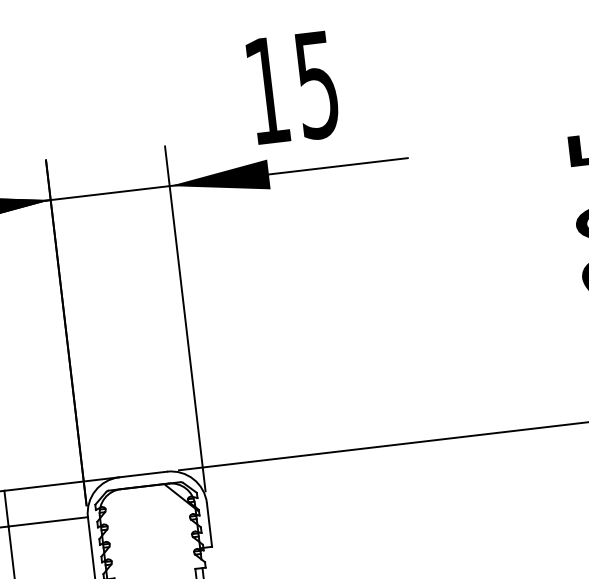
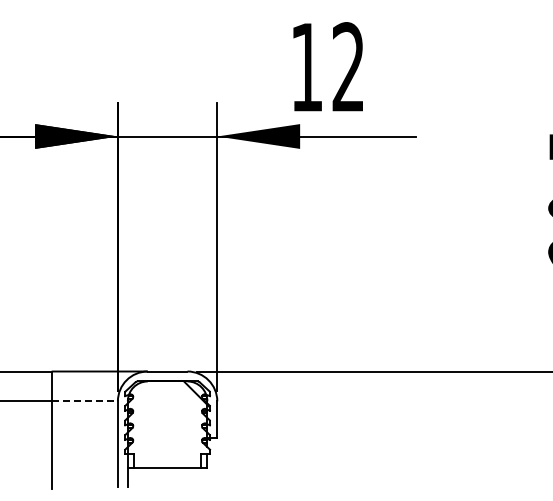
text: (315, 85) -> (347, 67), 15 -> 12
line: (49, 521) -> (85, 401), solid -> dashed

